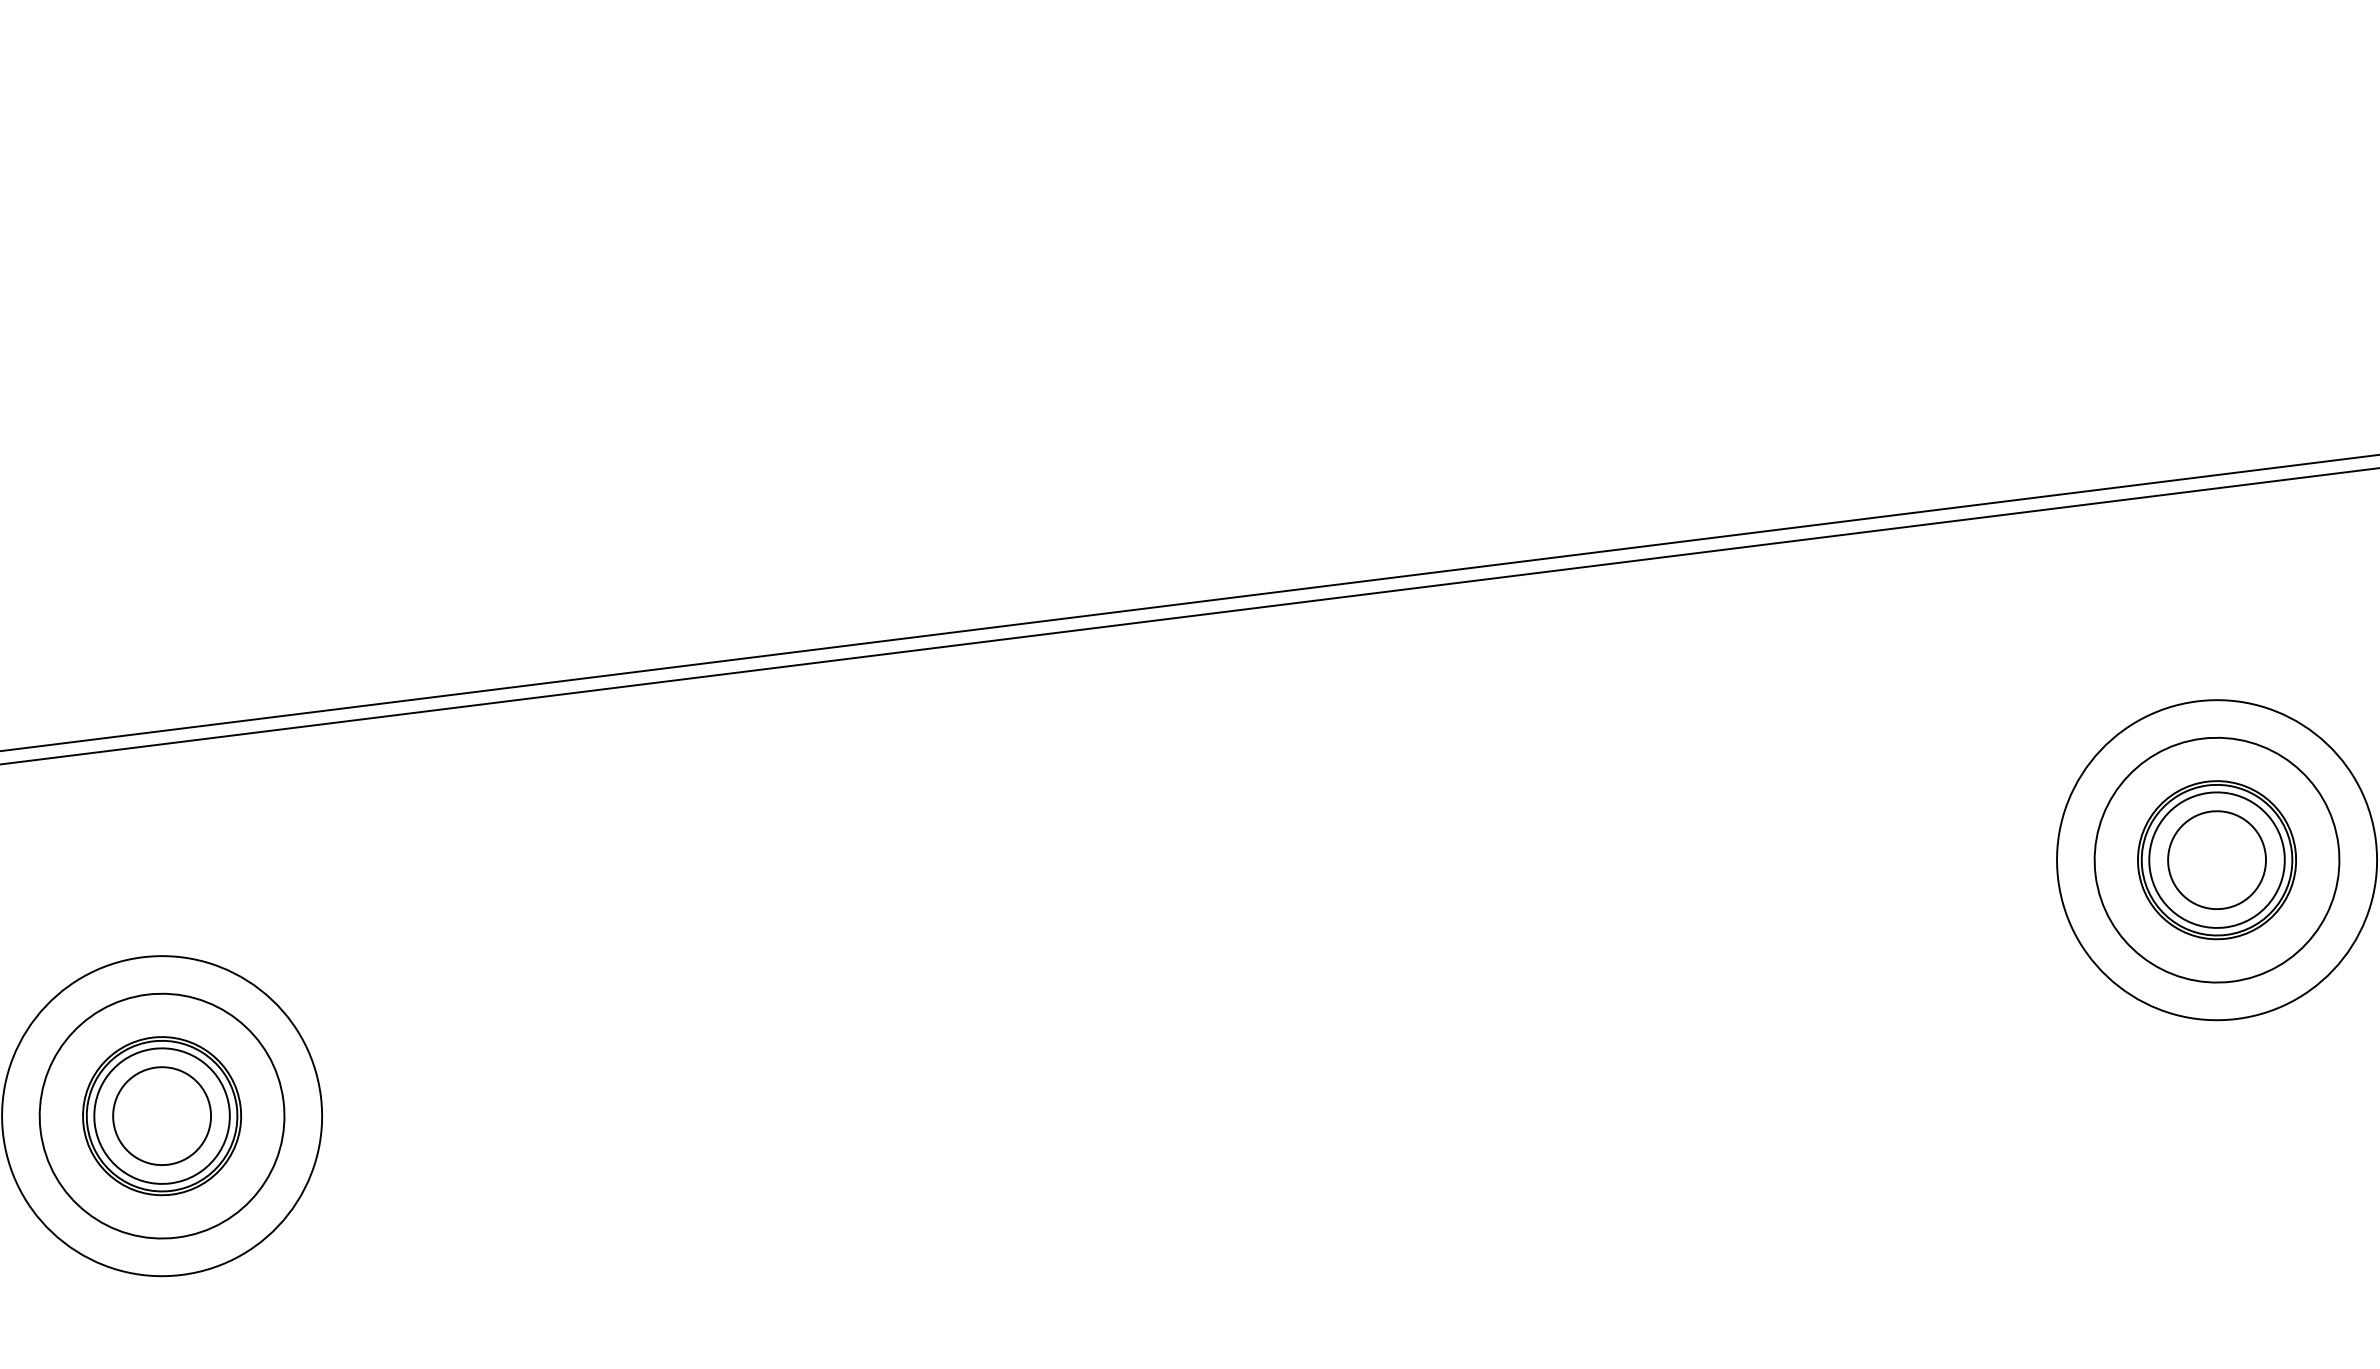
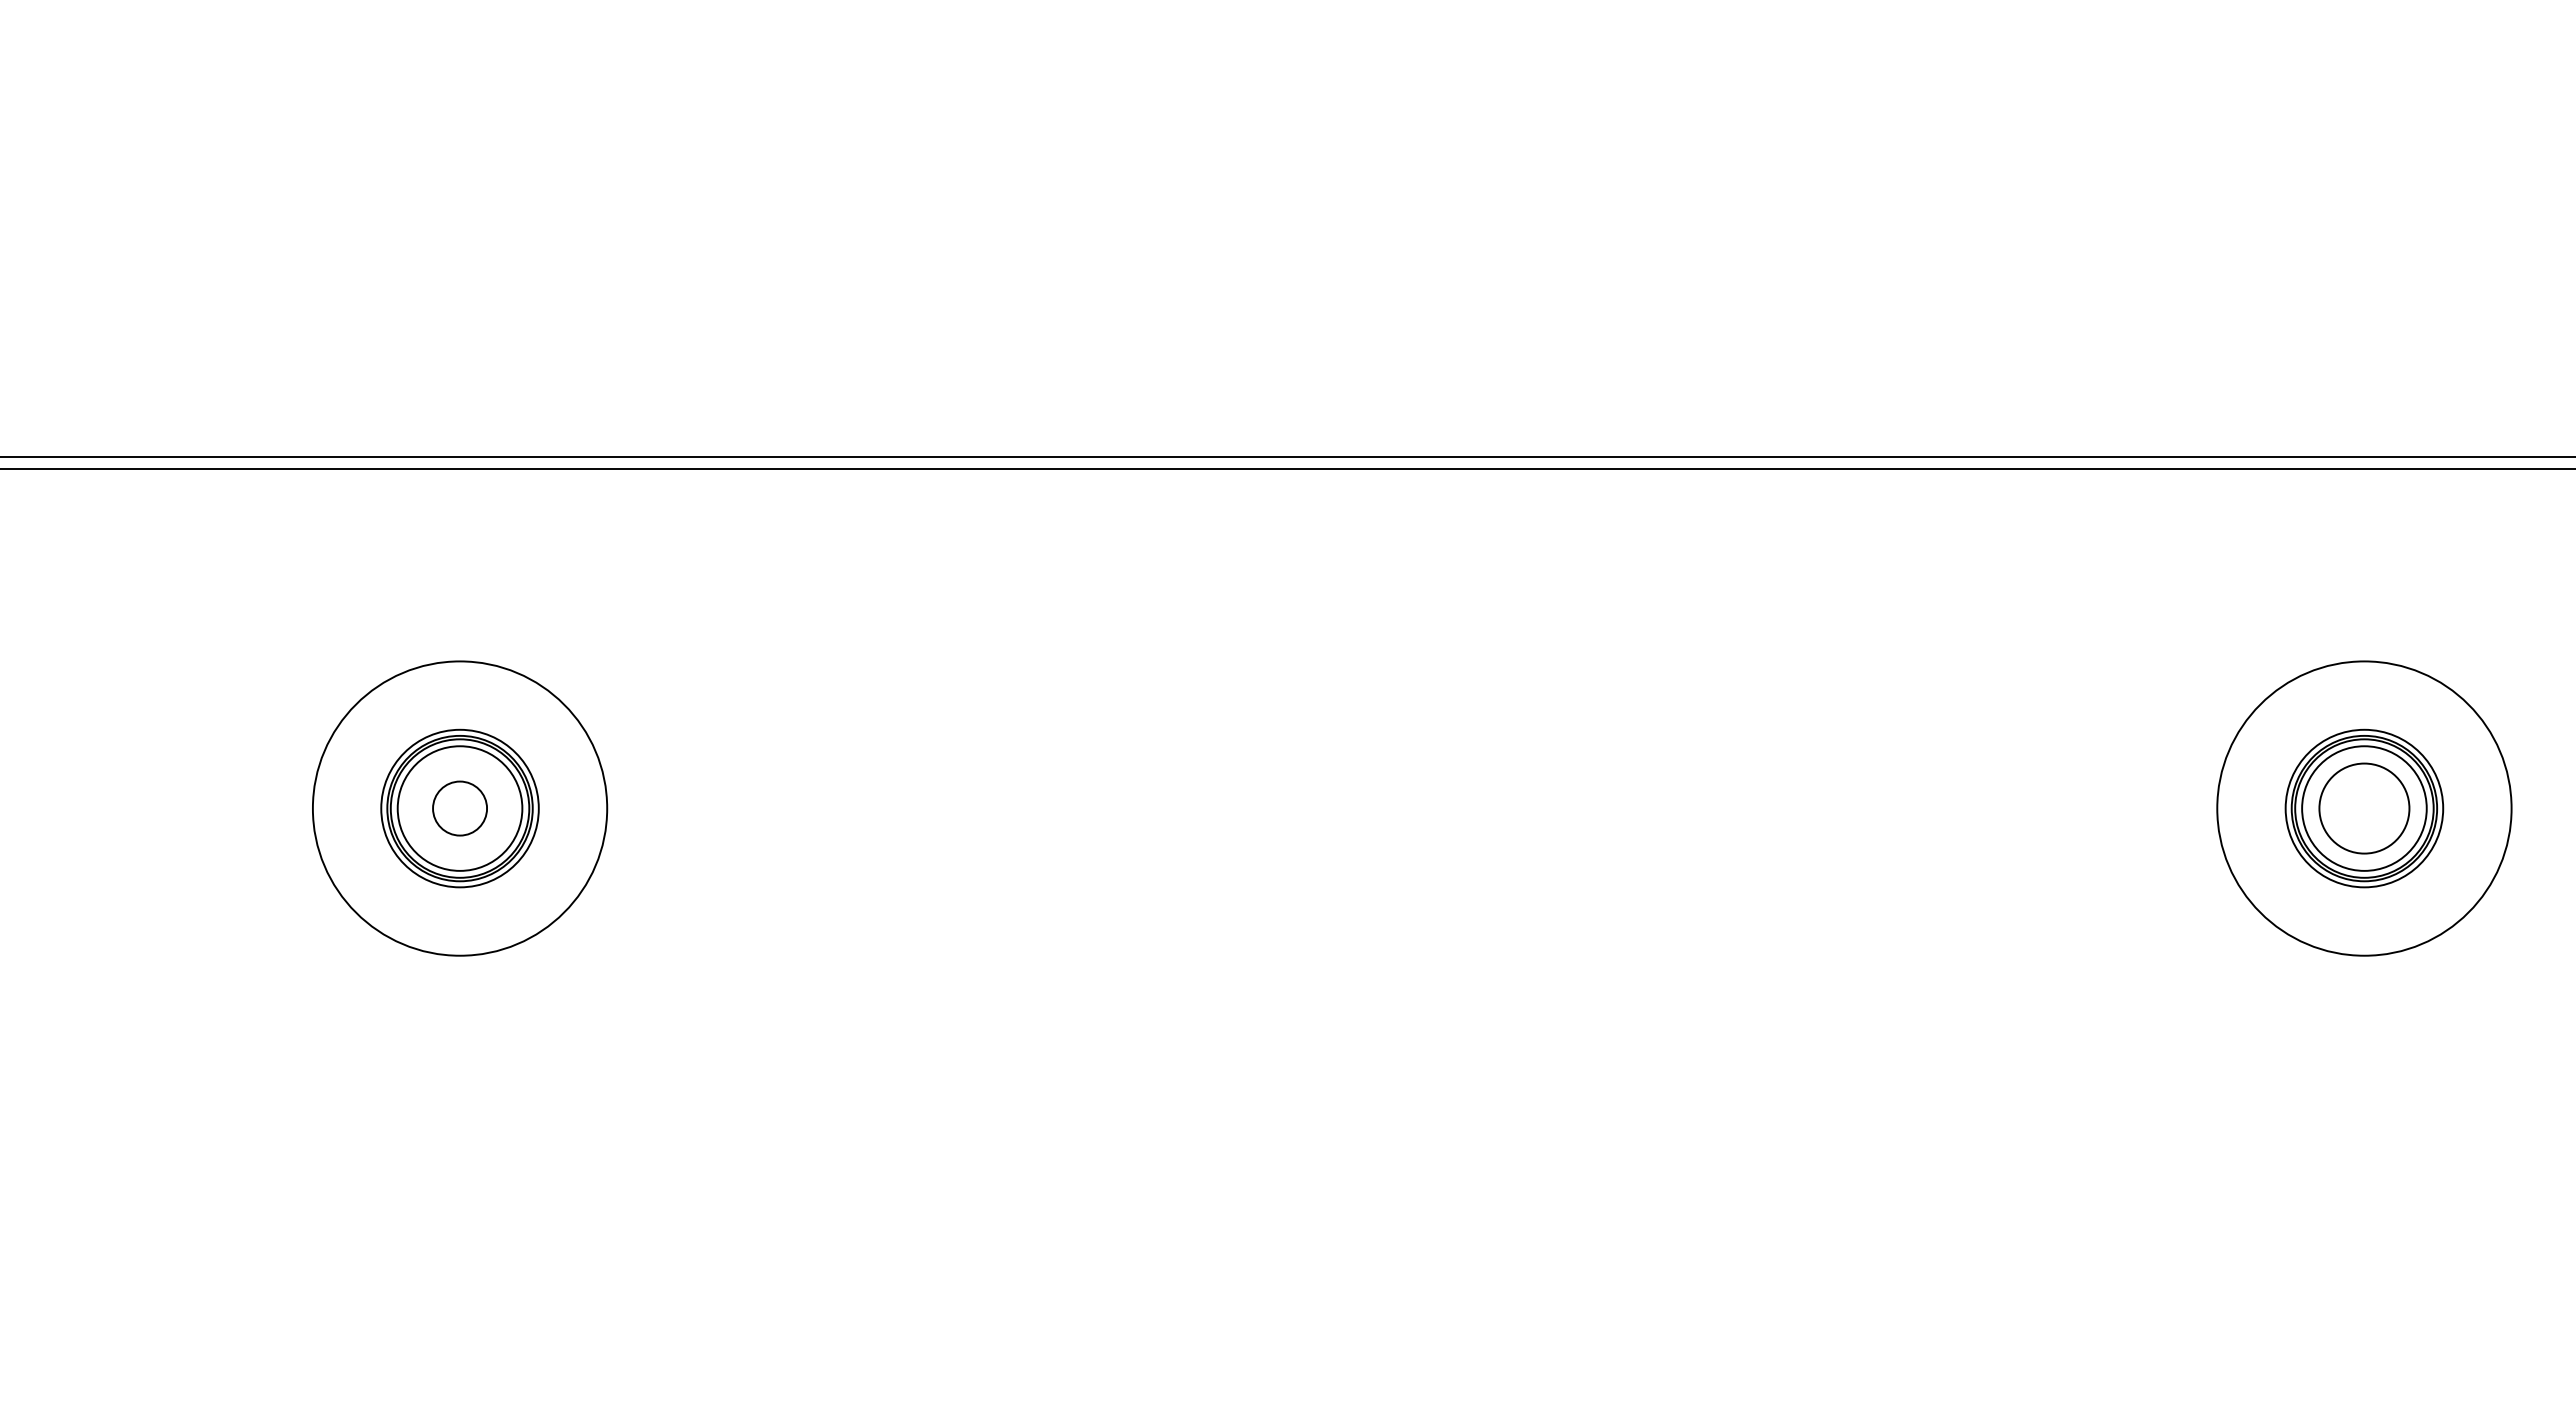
circle: (2216, 860) -> (2363, 808), size x0.7
circle: (162, 1115) -> (460, 808), size x0.6
circle: (161, 1116) -> (459, 808), size x0.7

